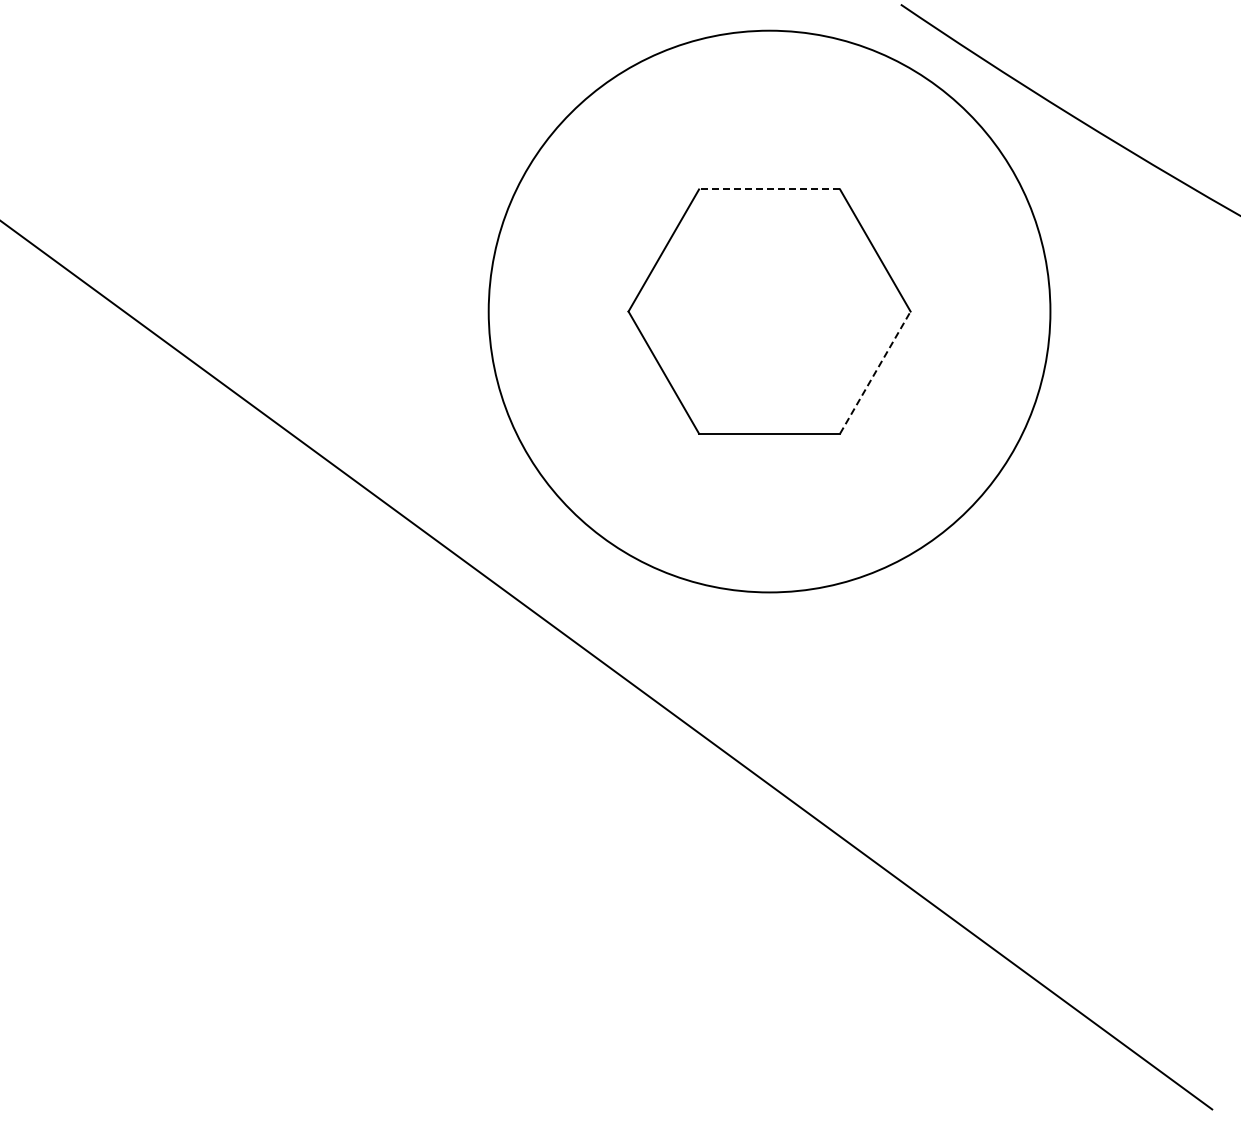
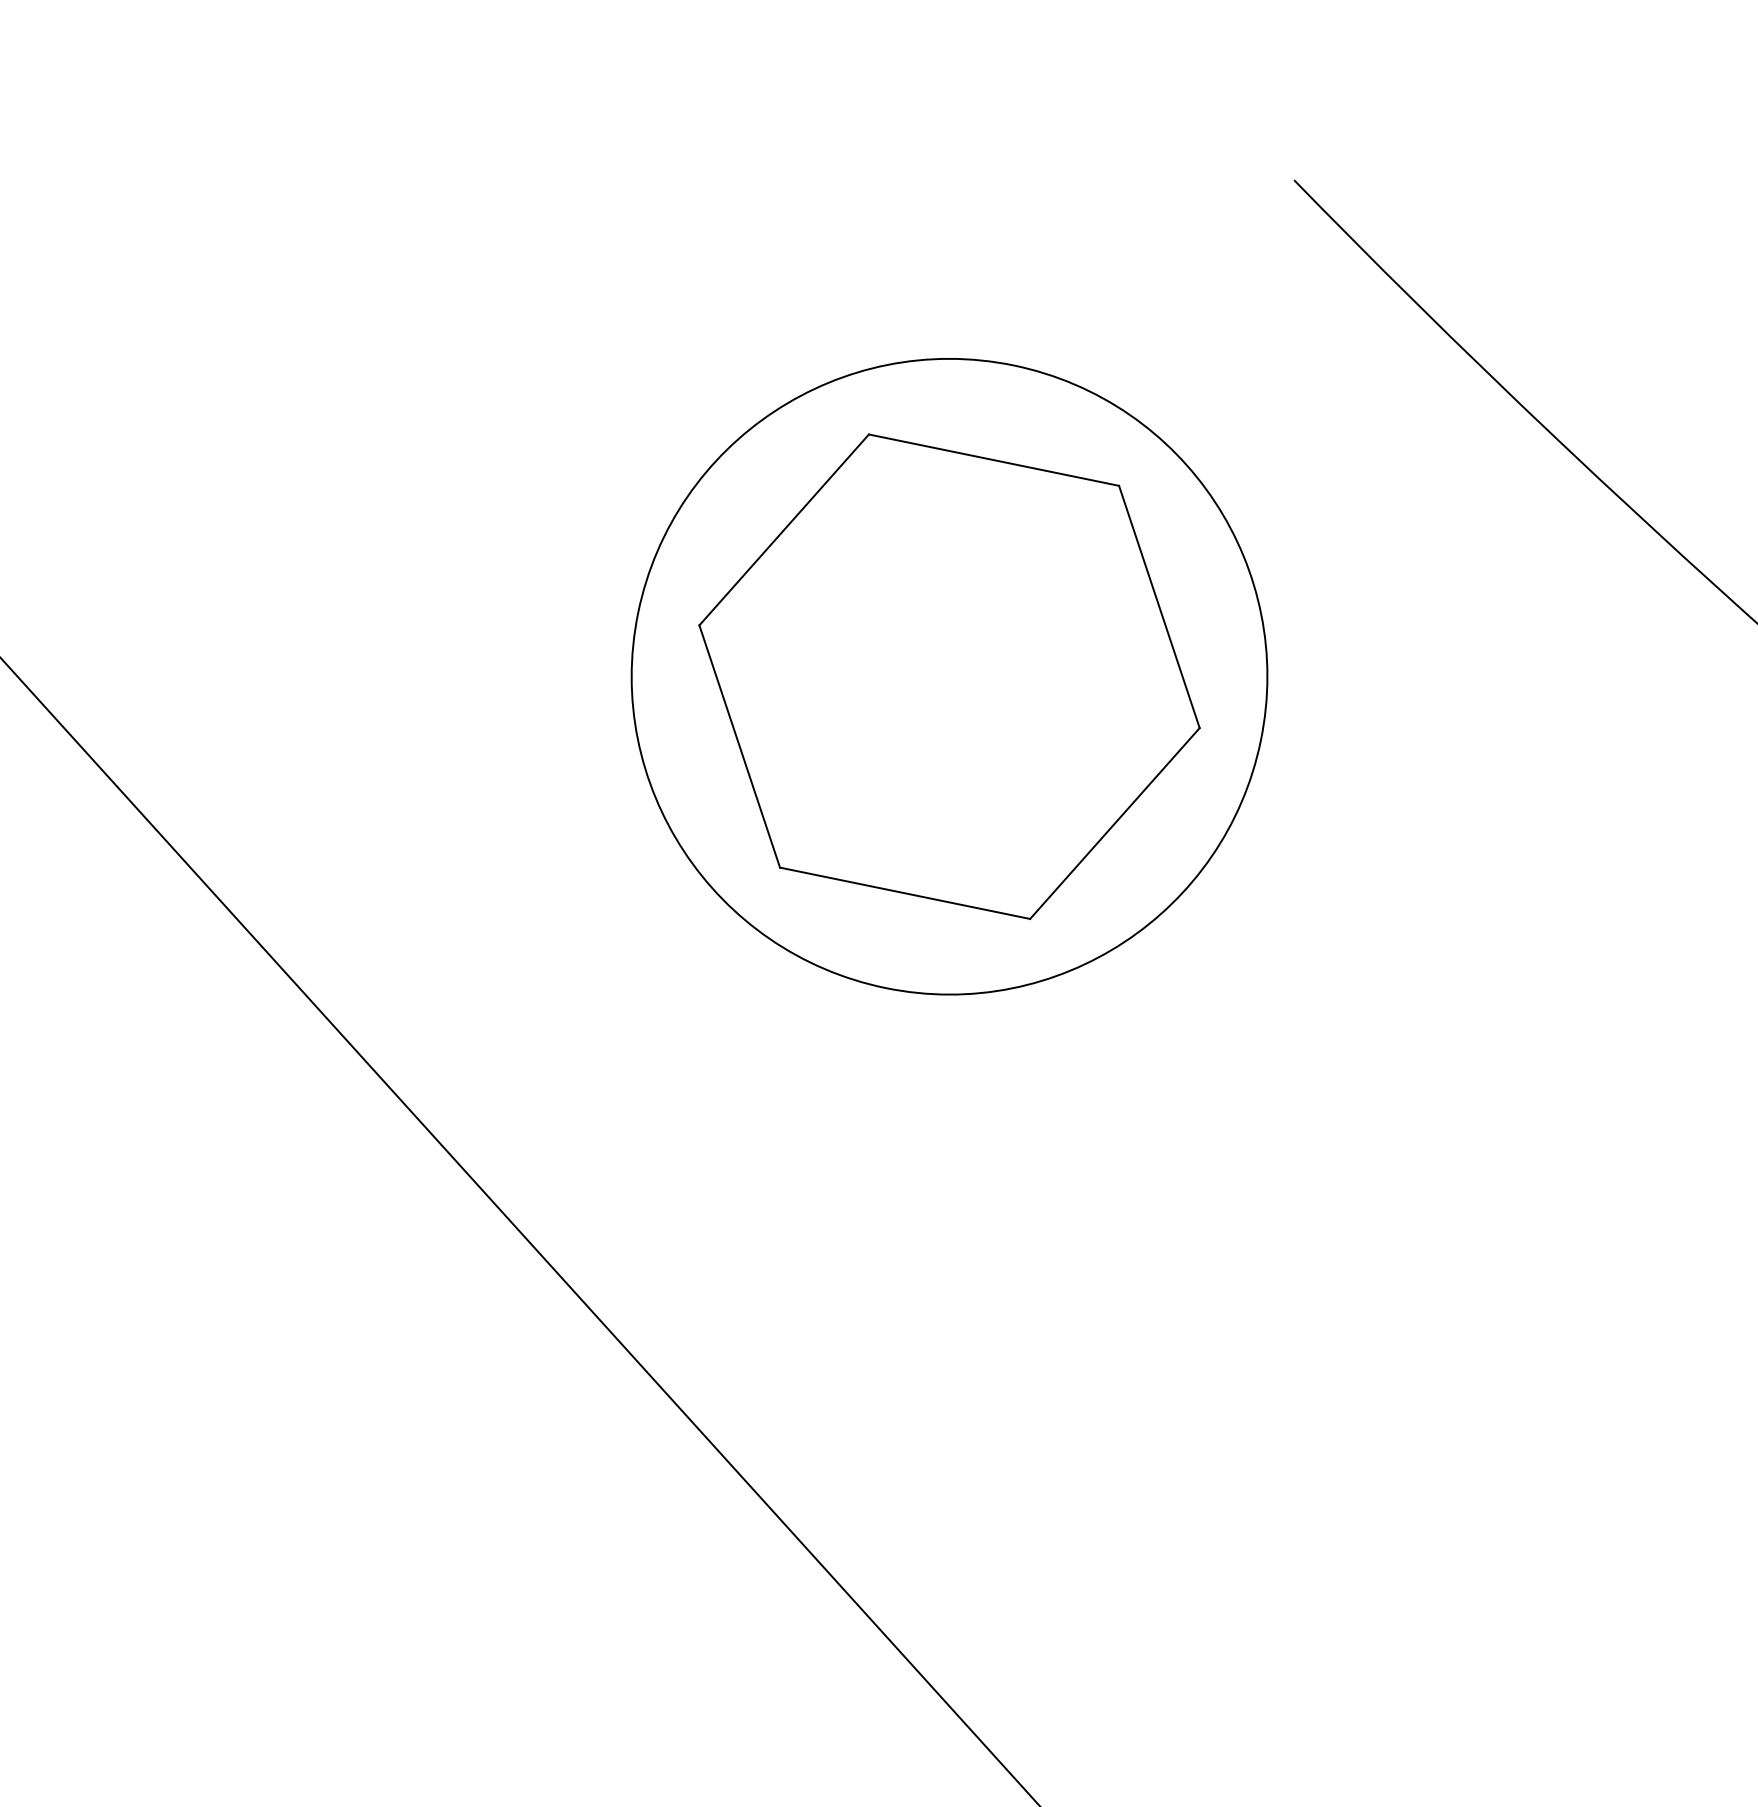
line: (769, 189) -> (993, 460), dashed -> solid
circle: (769, 311) -> (949, 676), size x0.62
line: (875, 372) -> (1115, 823), dashed -> solid

